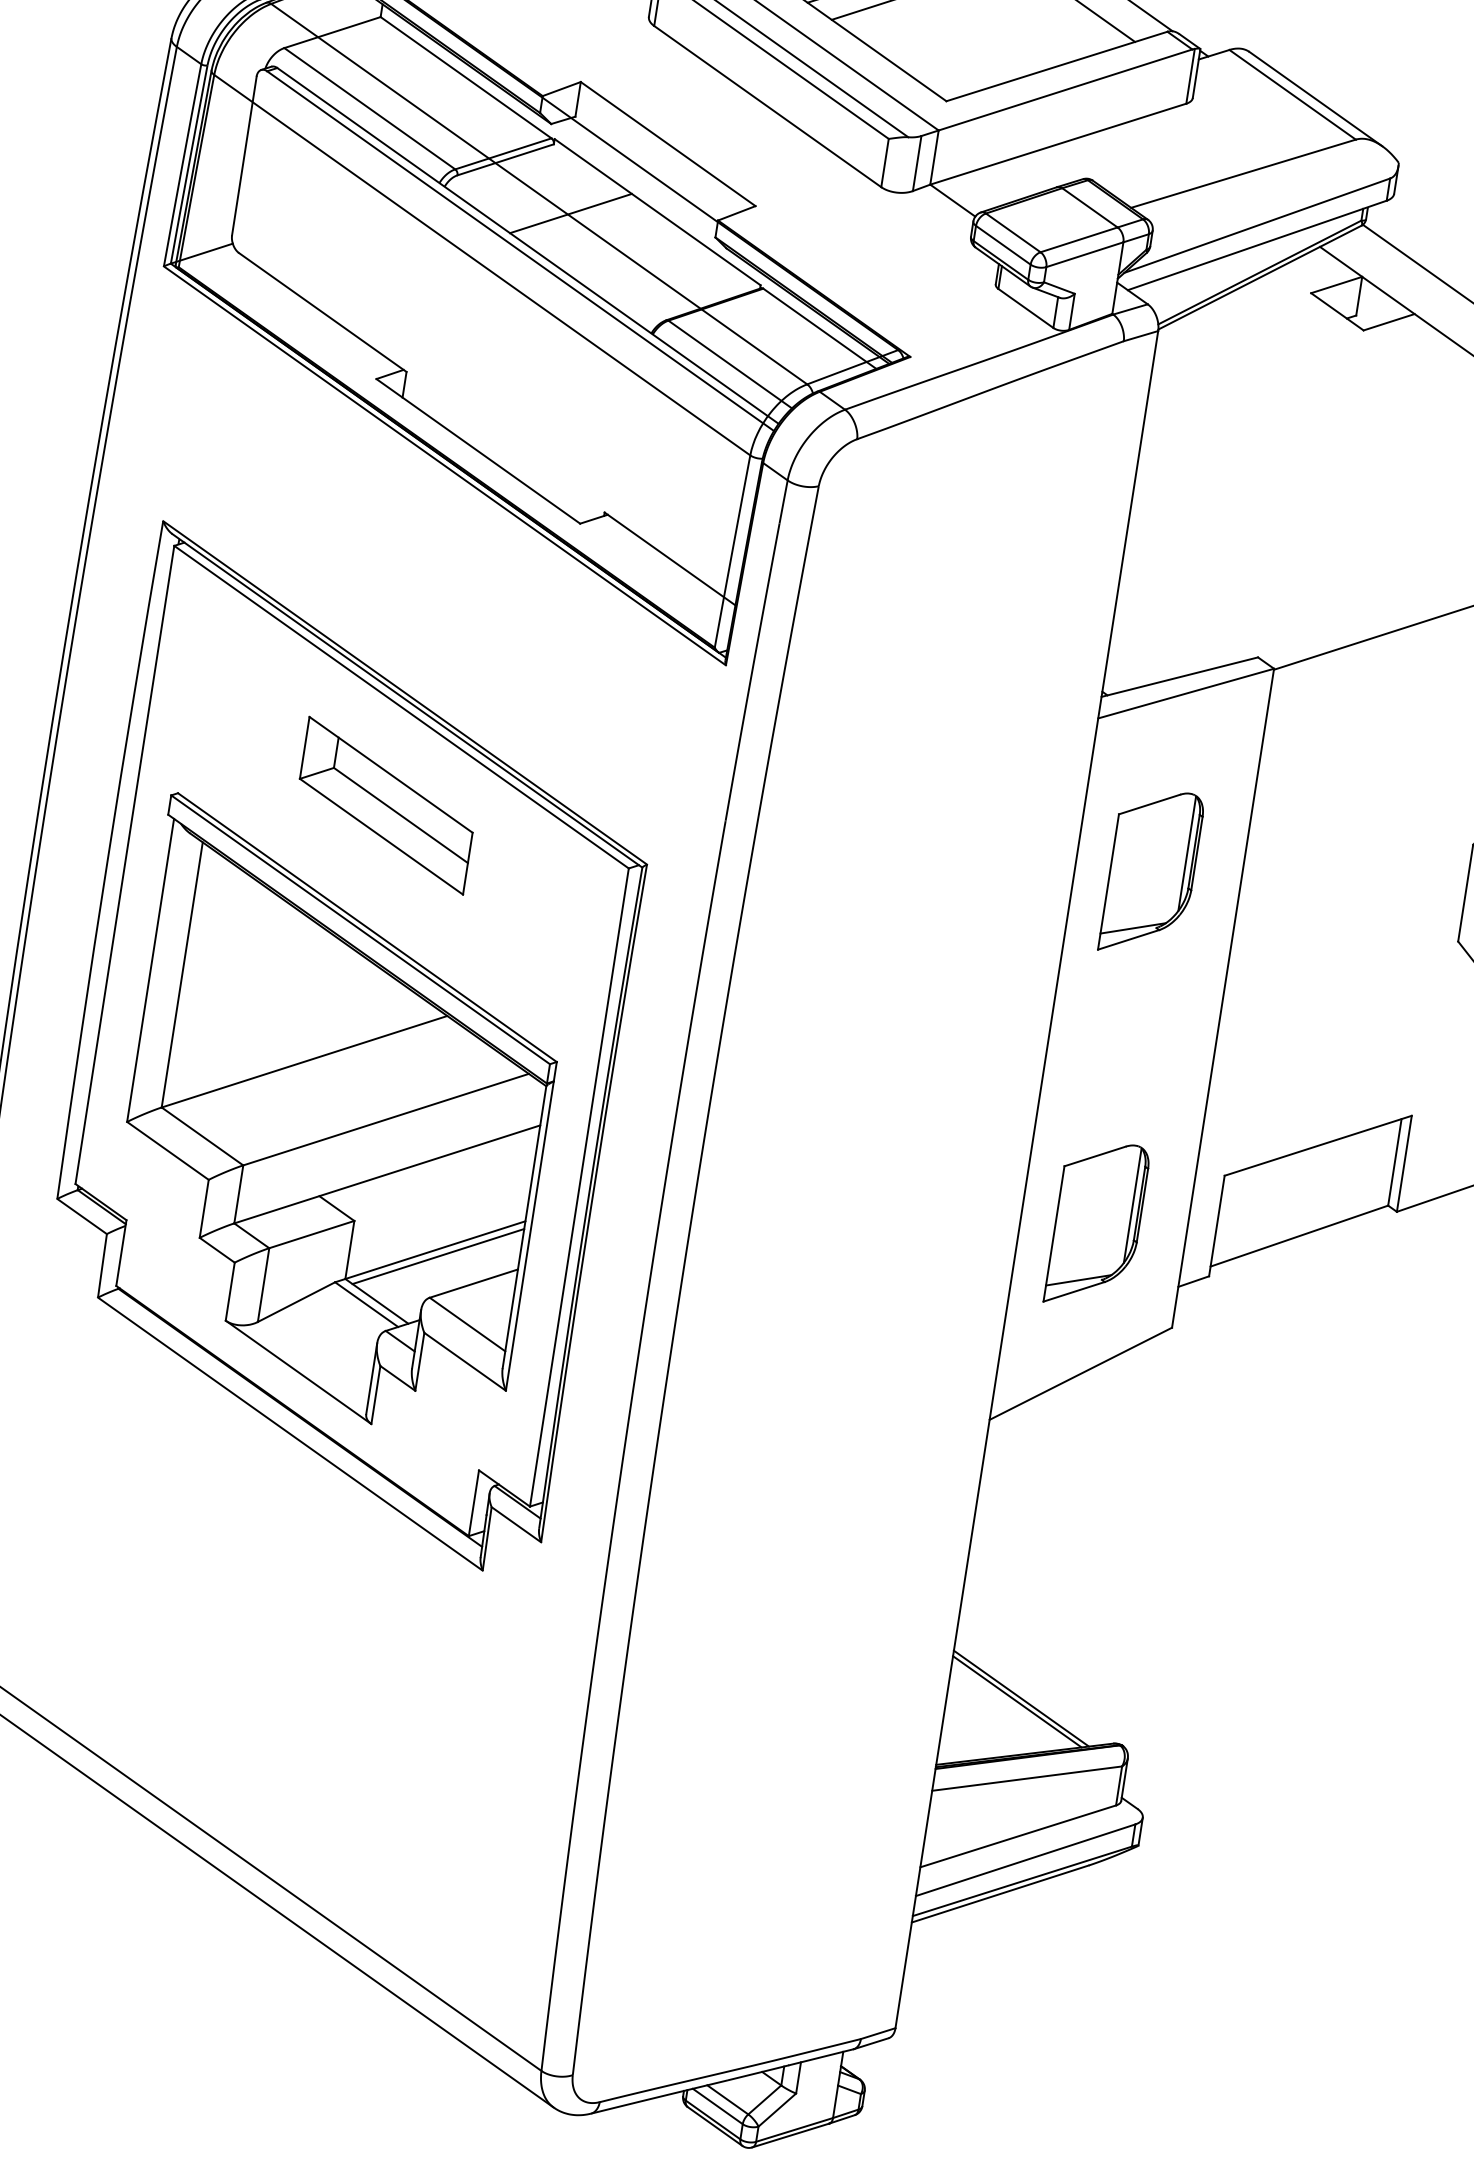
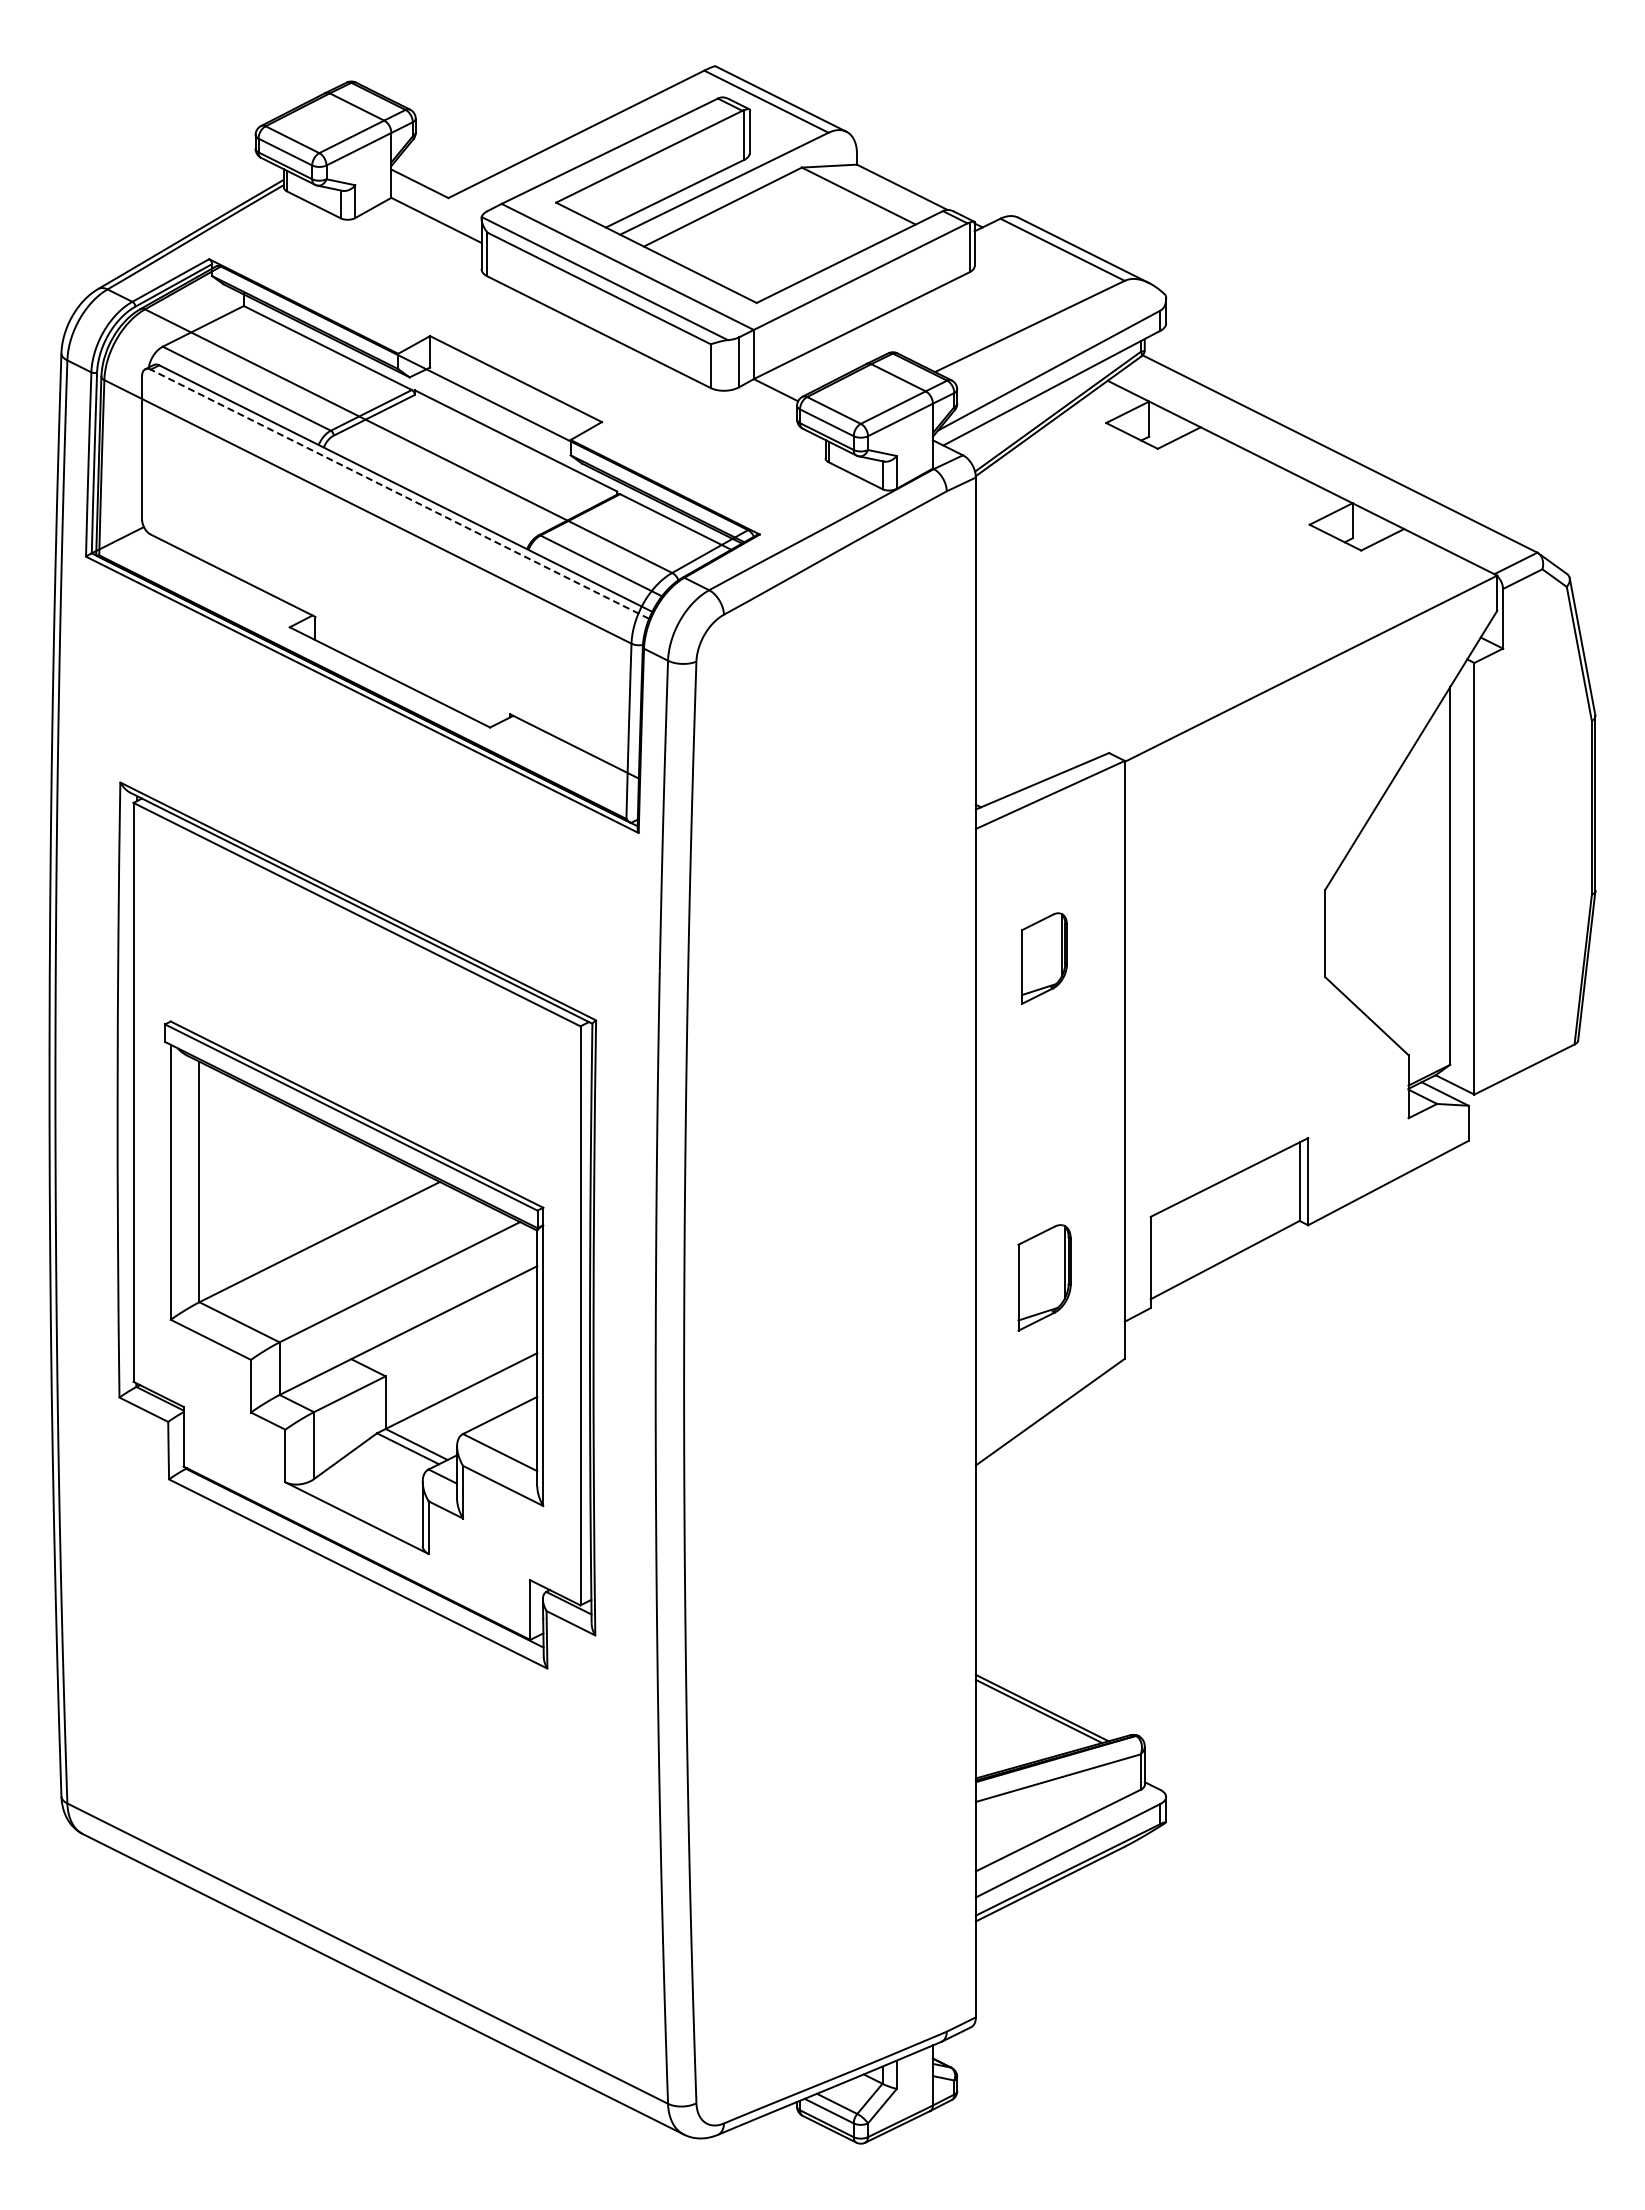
line: (571, 213) -> (439, 453), removed
line: (520, 251) -> (399, 494), solid -> dashed
part: (385, 805) -> (356, 1003), removed
part: (1151, 872) -> (1044, 958), size x0.6
part: (1097, 1224) -> (1044, 1277), size x0.7
line: (437, 1256) -> (464, 1396), removed

